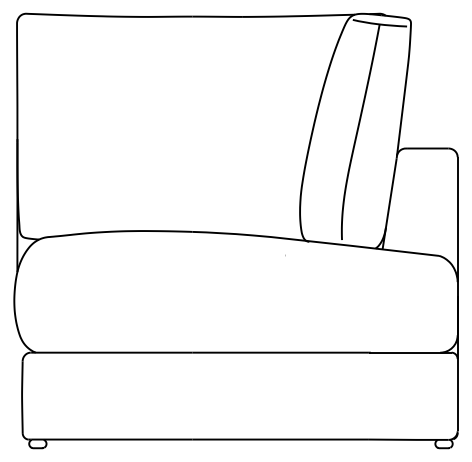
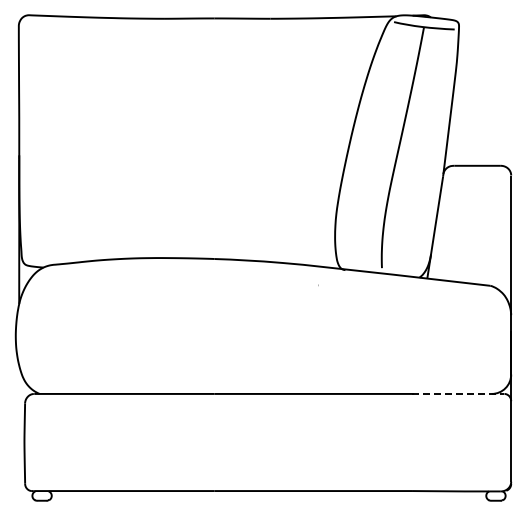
line: (410, 352) -> (458, 393), solid -> dashed

